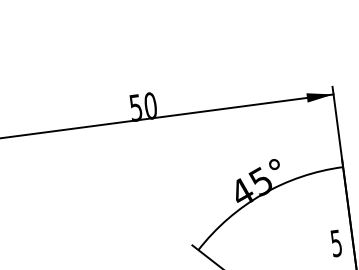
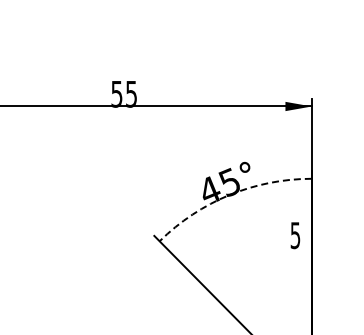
text: (150, 105) -> (131, 93), 50 -> 55
arc: (262, 194) -> (229, 195), solid -> dashed
text: (336, 243) -> (295, 235), moved

